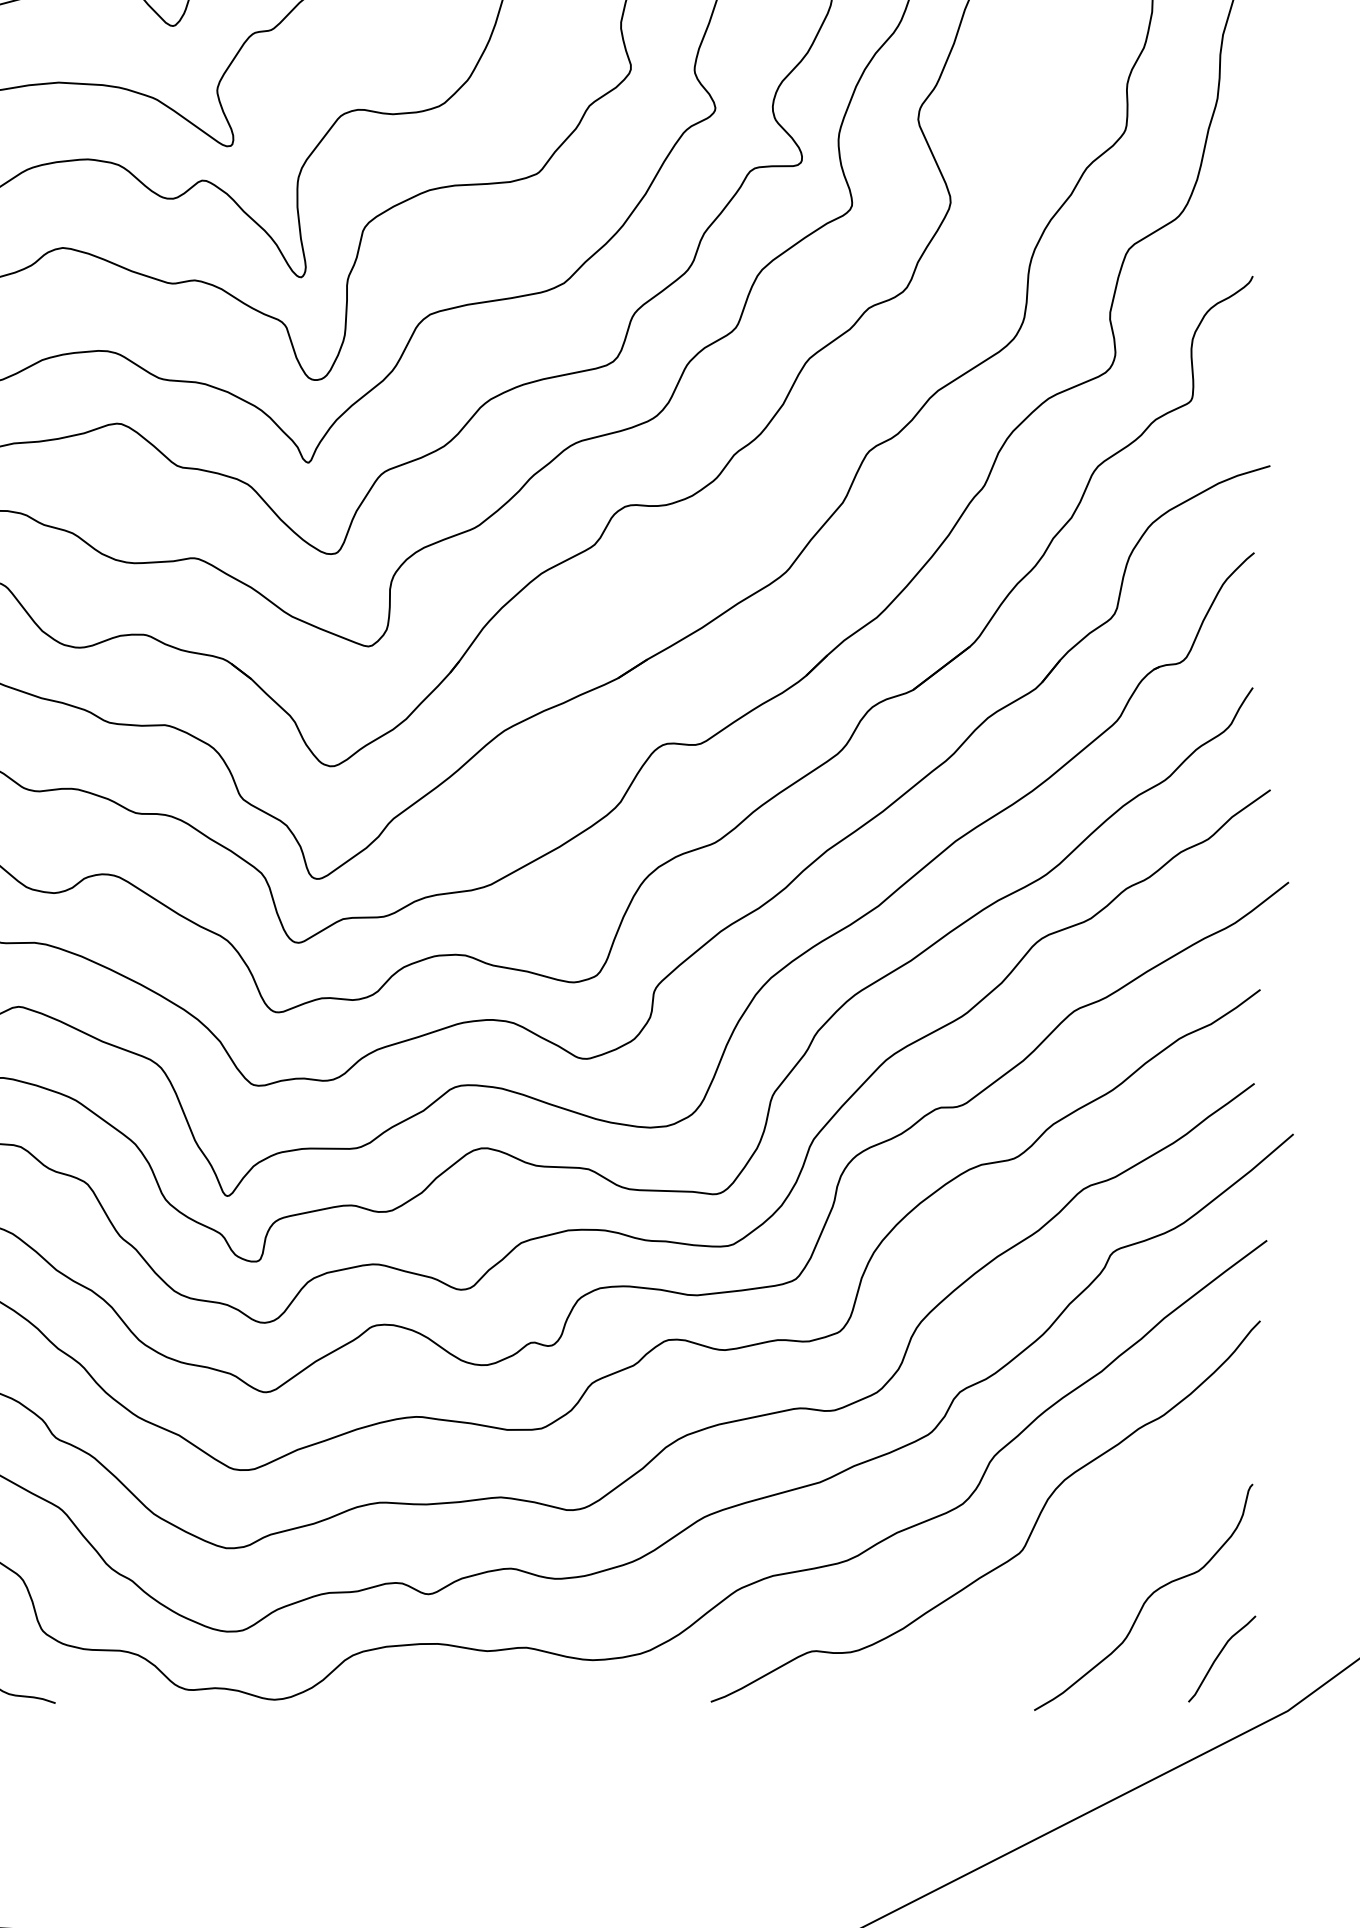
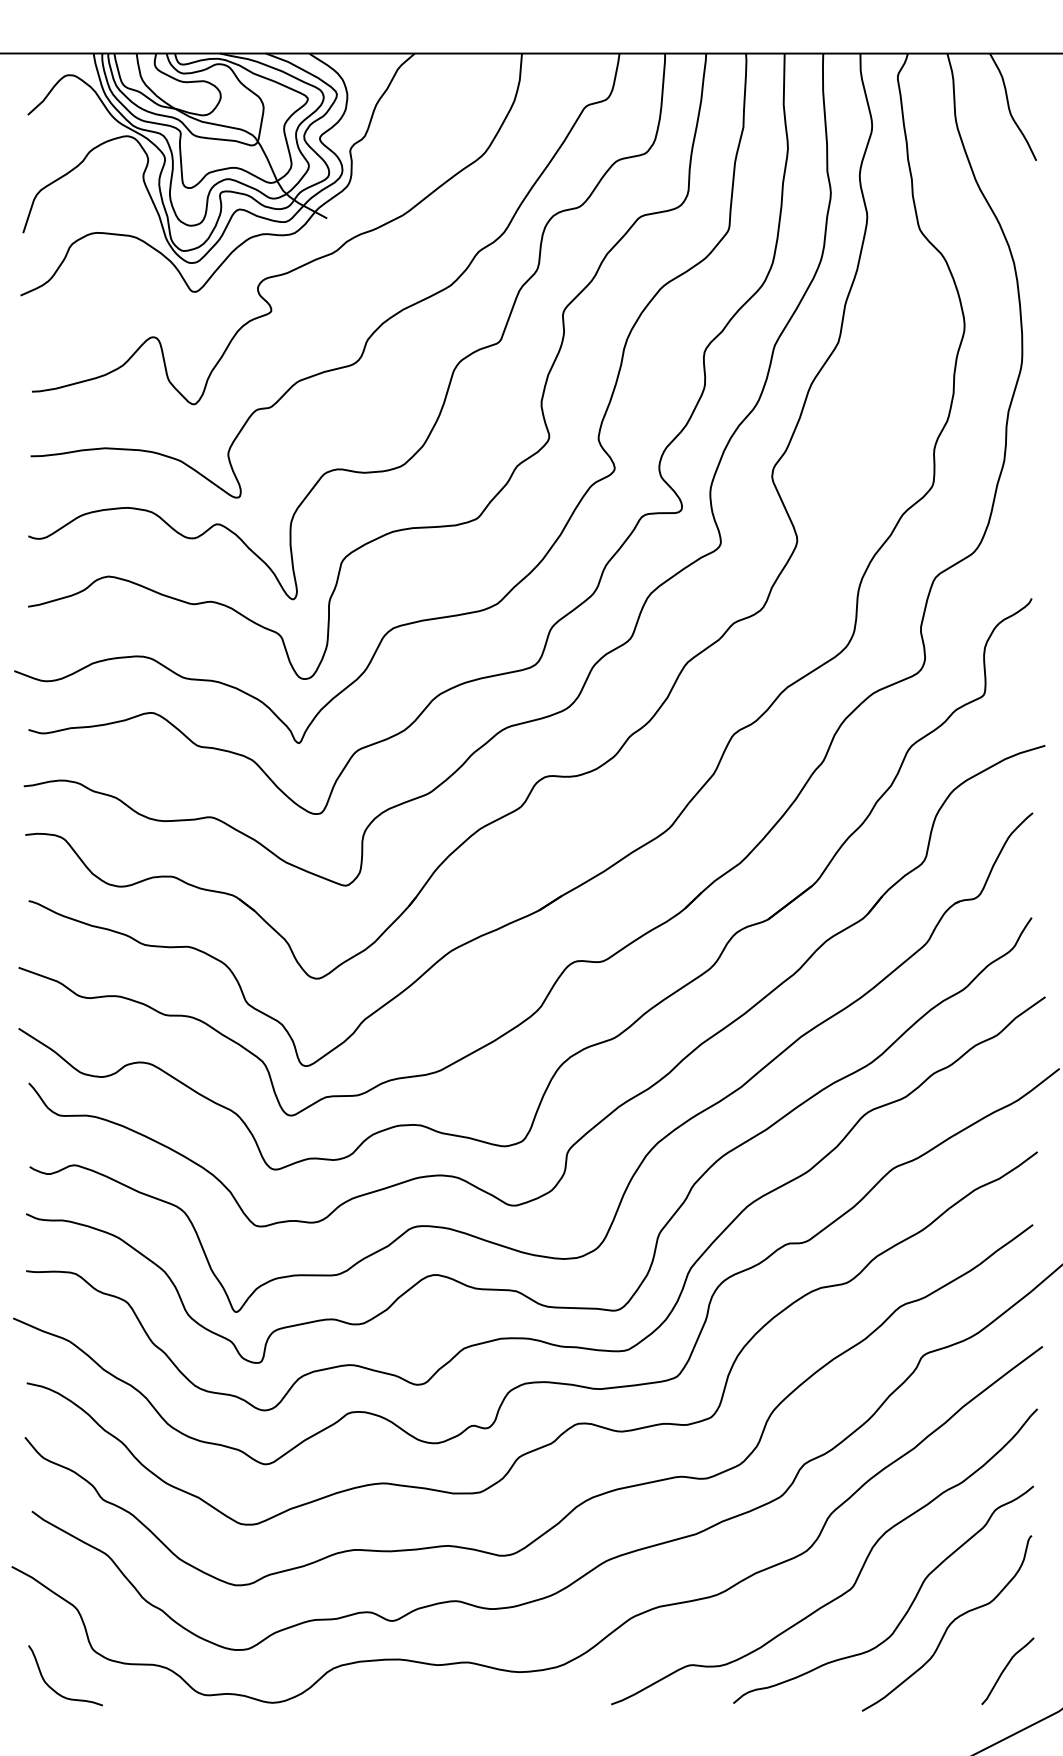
curve: (1094, 1576) -> (908, 1607), added

